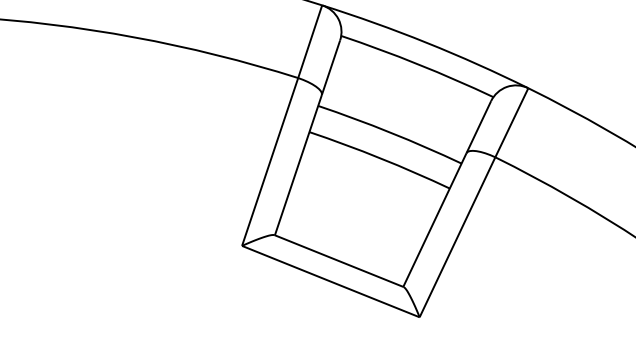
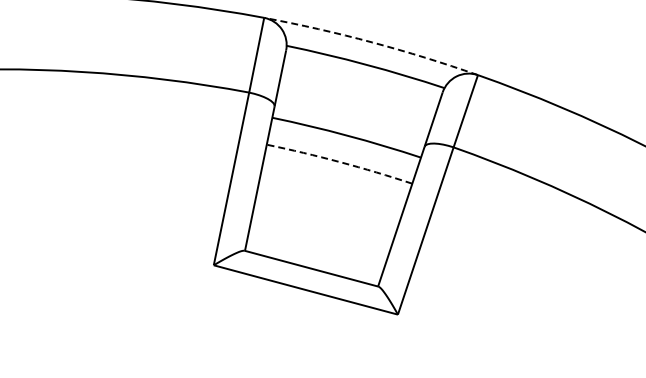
arc: (427, 42) -> (372, 42), solid -> dashed
arc: (380, 158) -> (340, 162), solid -> dashed

